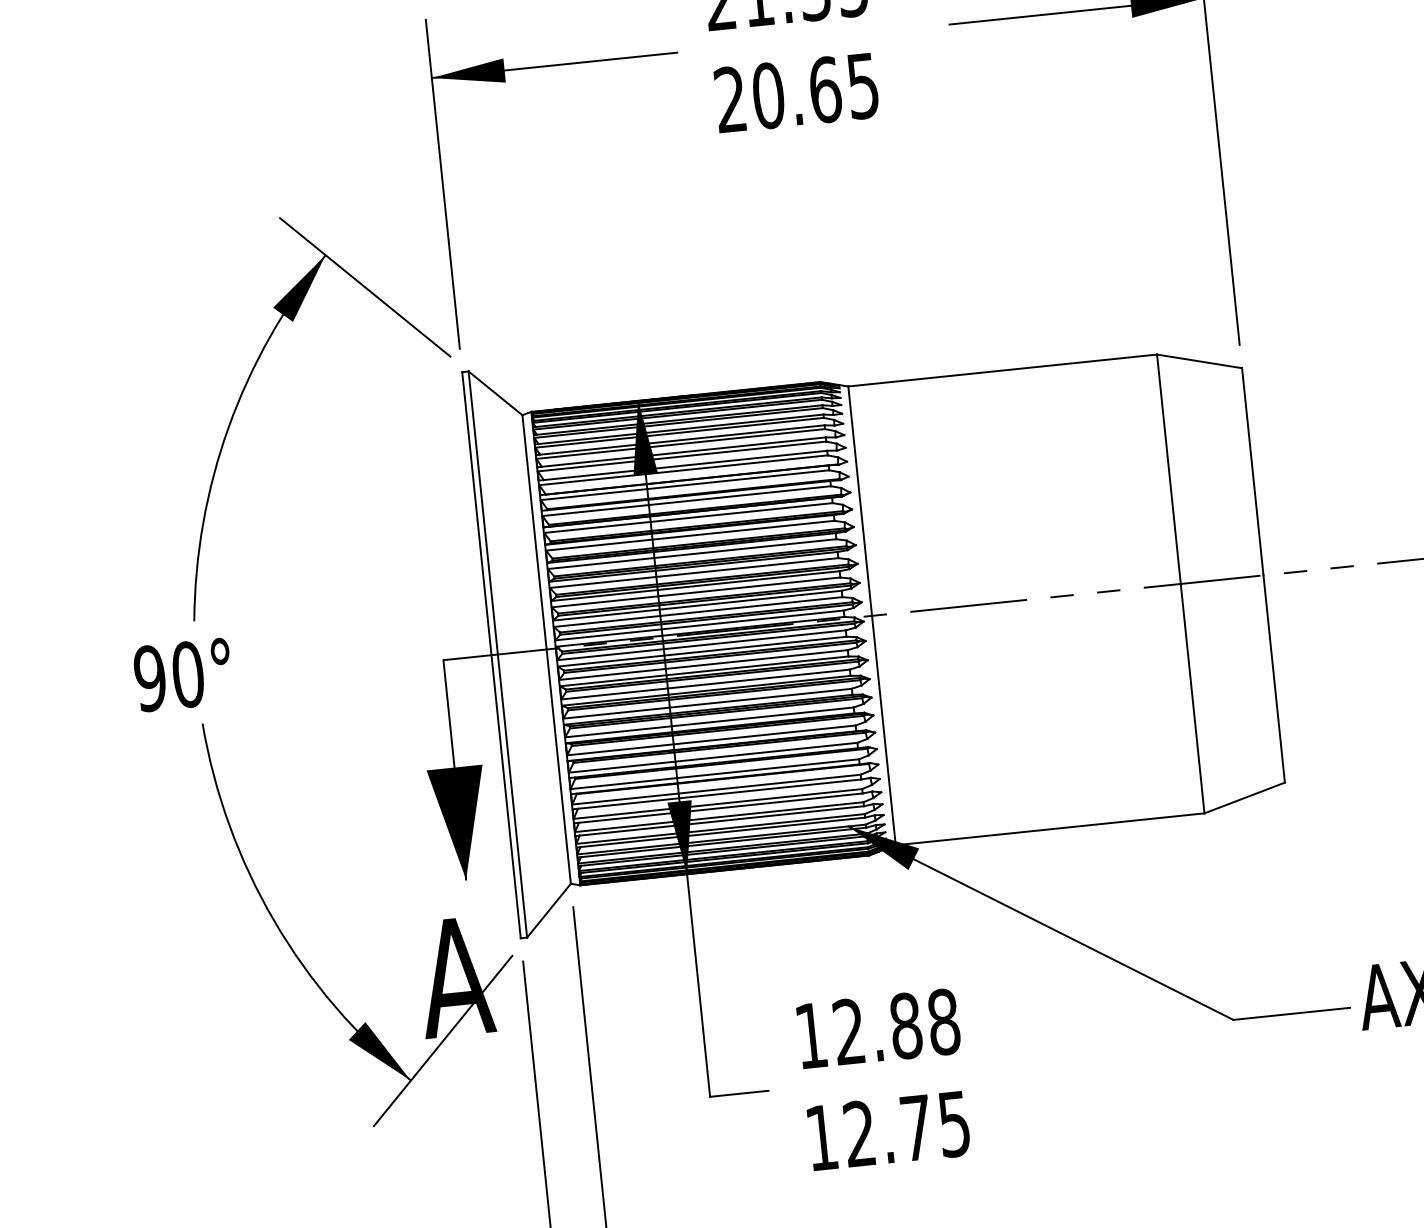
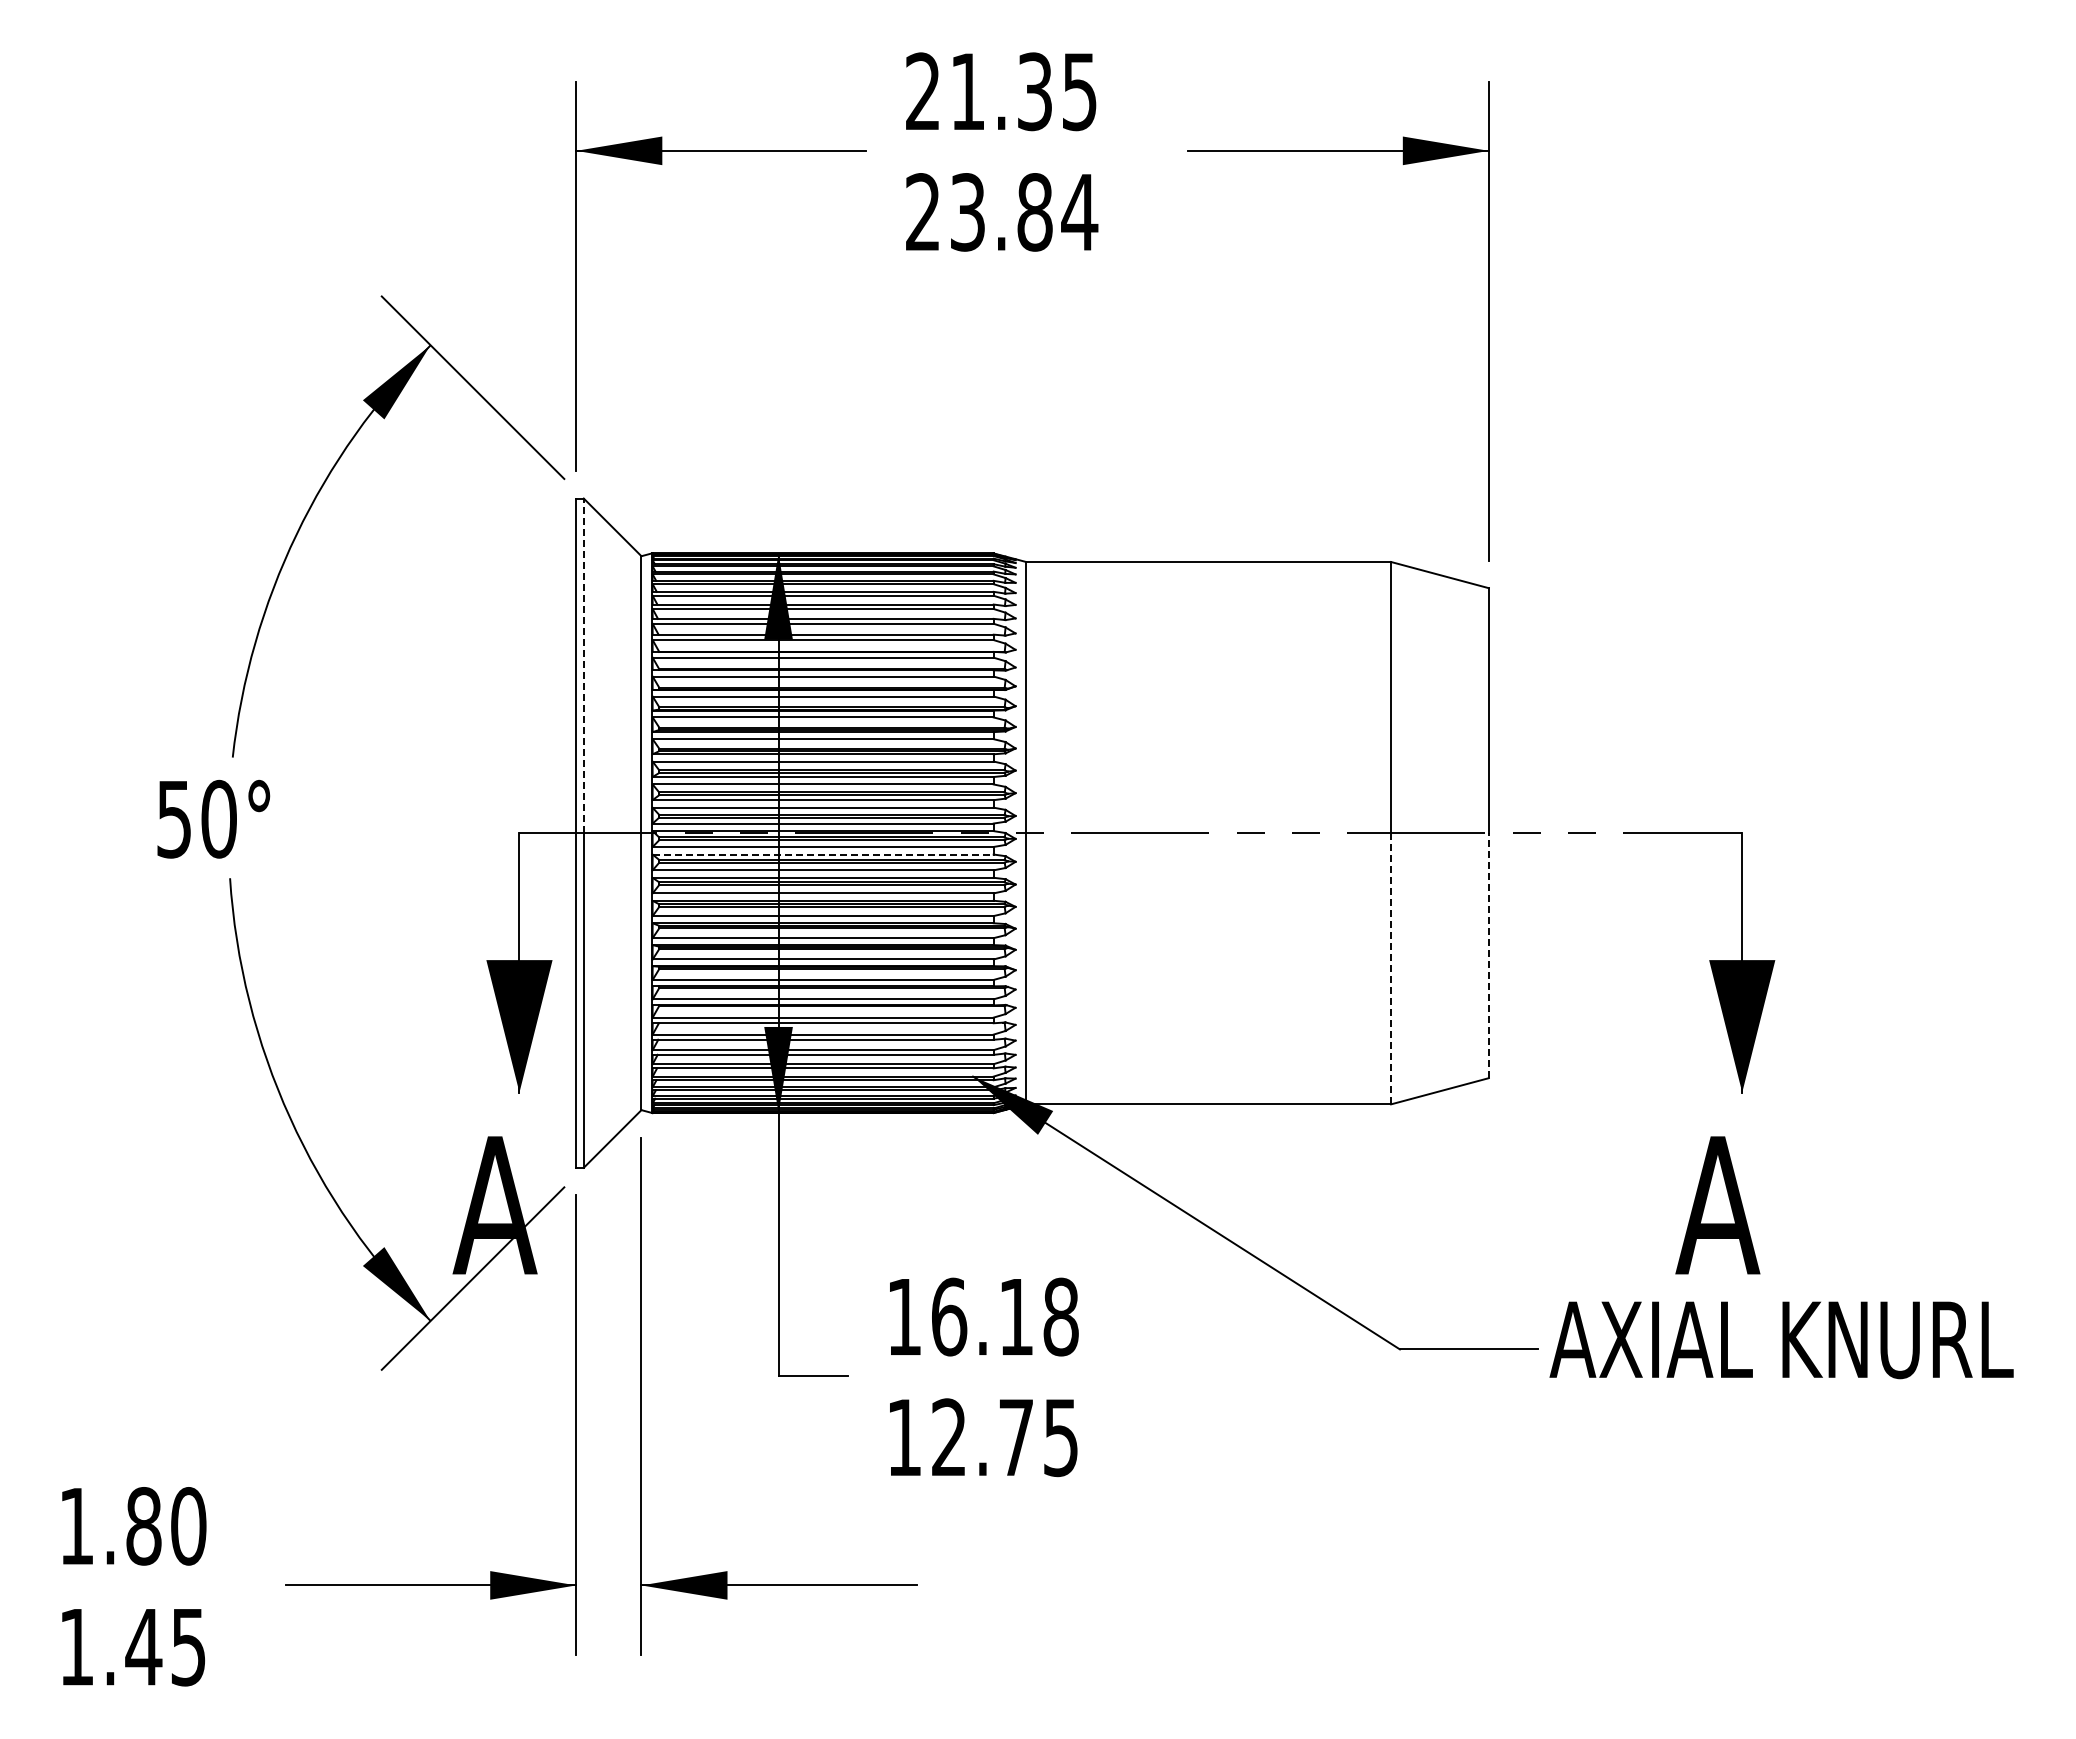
text: (816, 90) -> (1024, 212), 20.65 -> 23.84
line: (482, 512) -> (583, 665), solid -> dashed
line: (702, 651) -> (823, 854), solid -> dashed
text: (149, 677) -> (173, 818), 90° -> 50°
line: (1273, 678) -> (1488, 955), solid -> dashed
line: (1192, 698) -> (1391, 968), solid -> dashed
text: (878, 1028) -> (983, 1316), 12.88 -> 16.18

